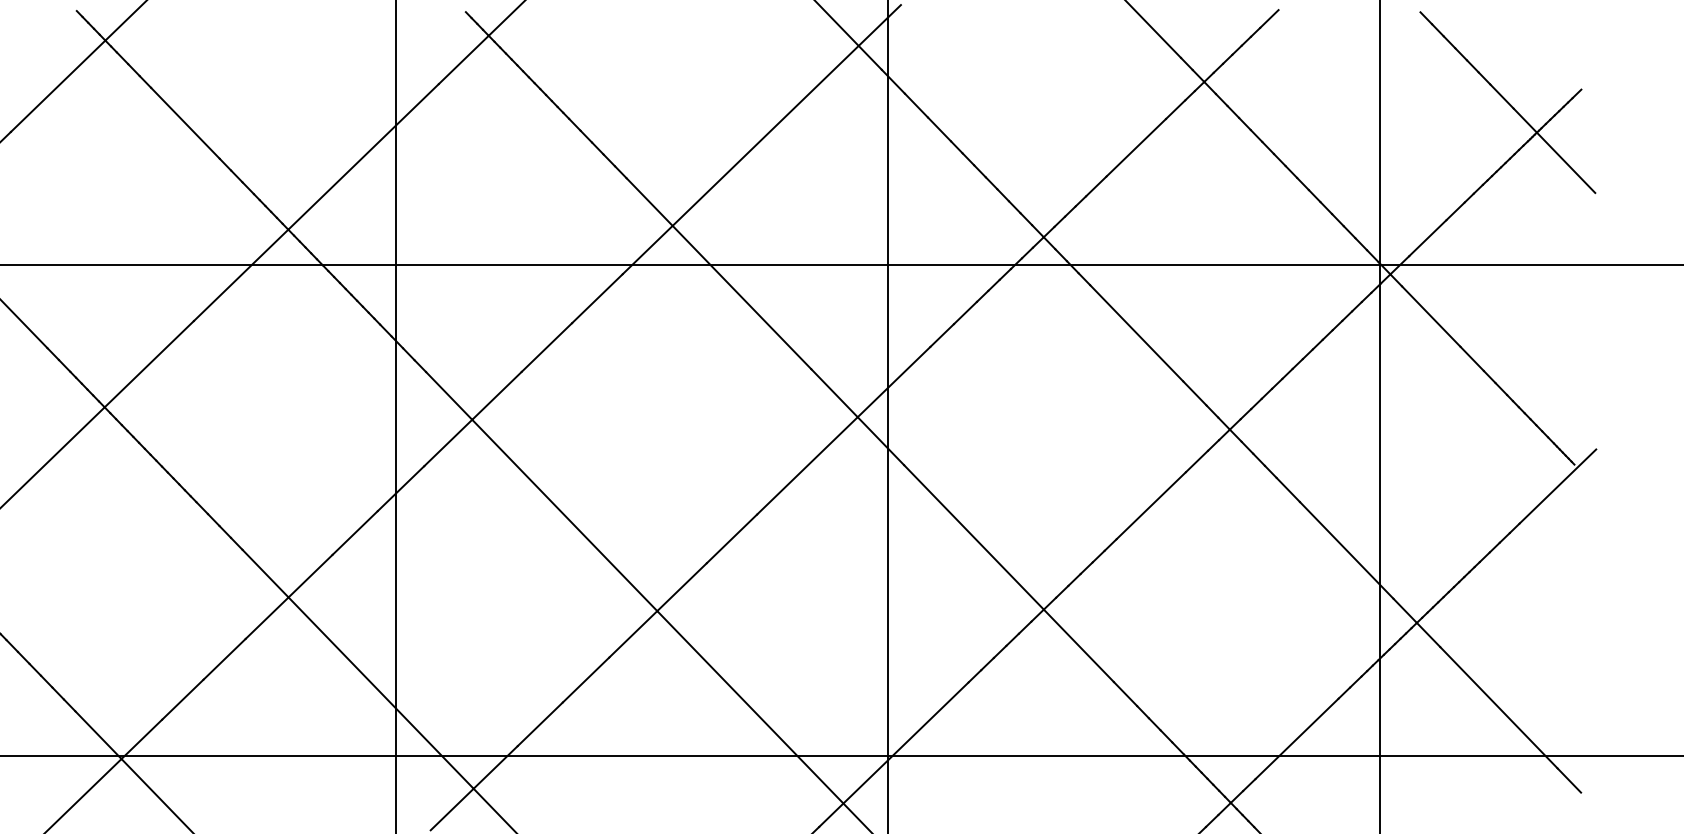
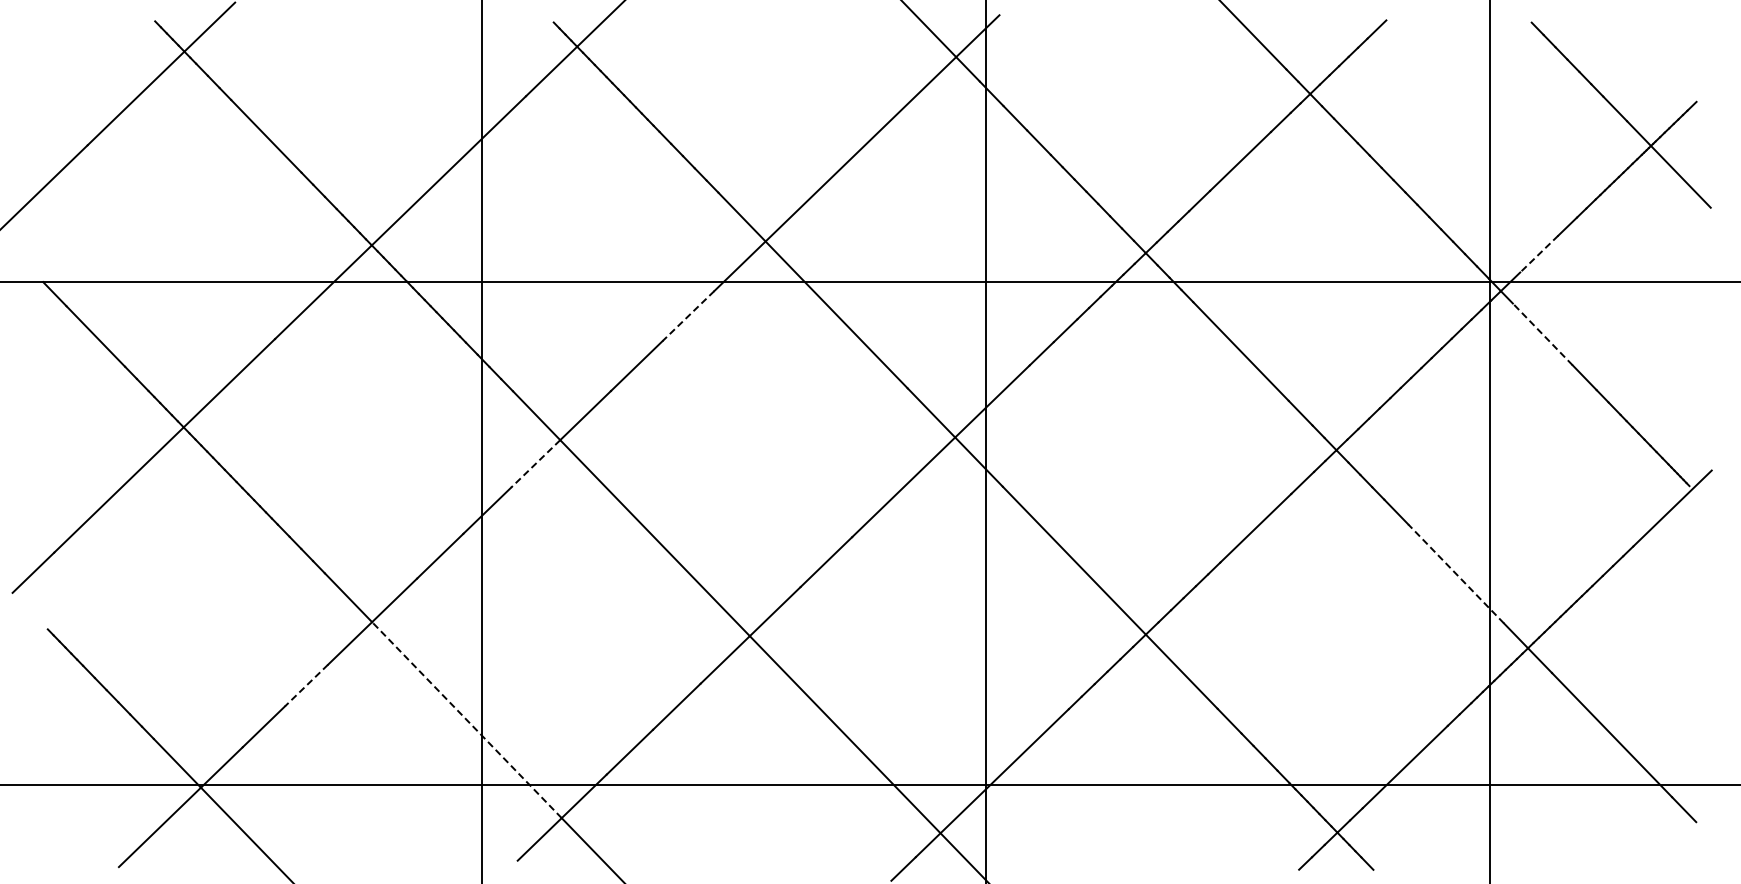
line: (1427, 238) -> (1538, 254), solid -> dashed
line: (597, 299) -> (688, 316), solid -> dashed
line: (1430, 316) -> (1542, 334), solid -> dashed
line: (448, 443) -> (535, 464), solid -> dashed
line: (1347, 549) -> (1456, 573), solid -> dashed
line: (224, 659) -> (306, 685), solid -> dashed
line: (380, 692) -> (466, 719), solid -> dashed

